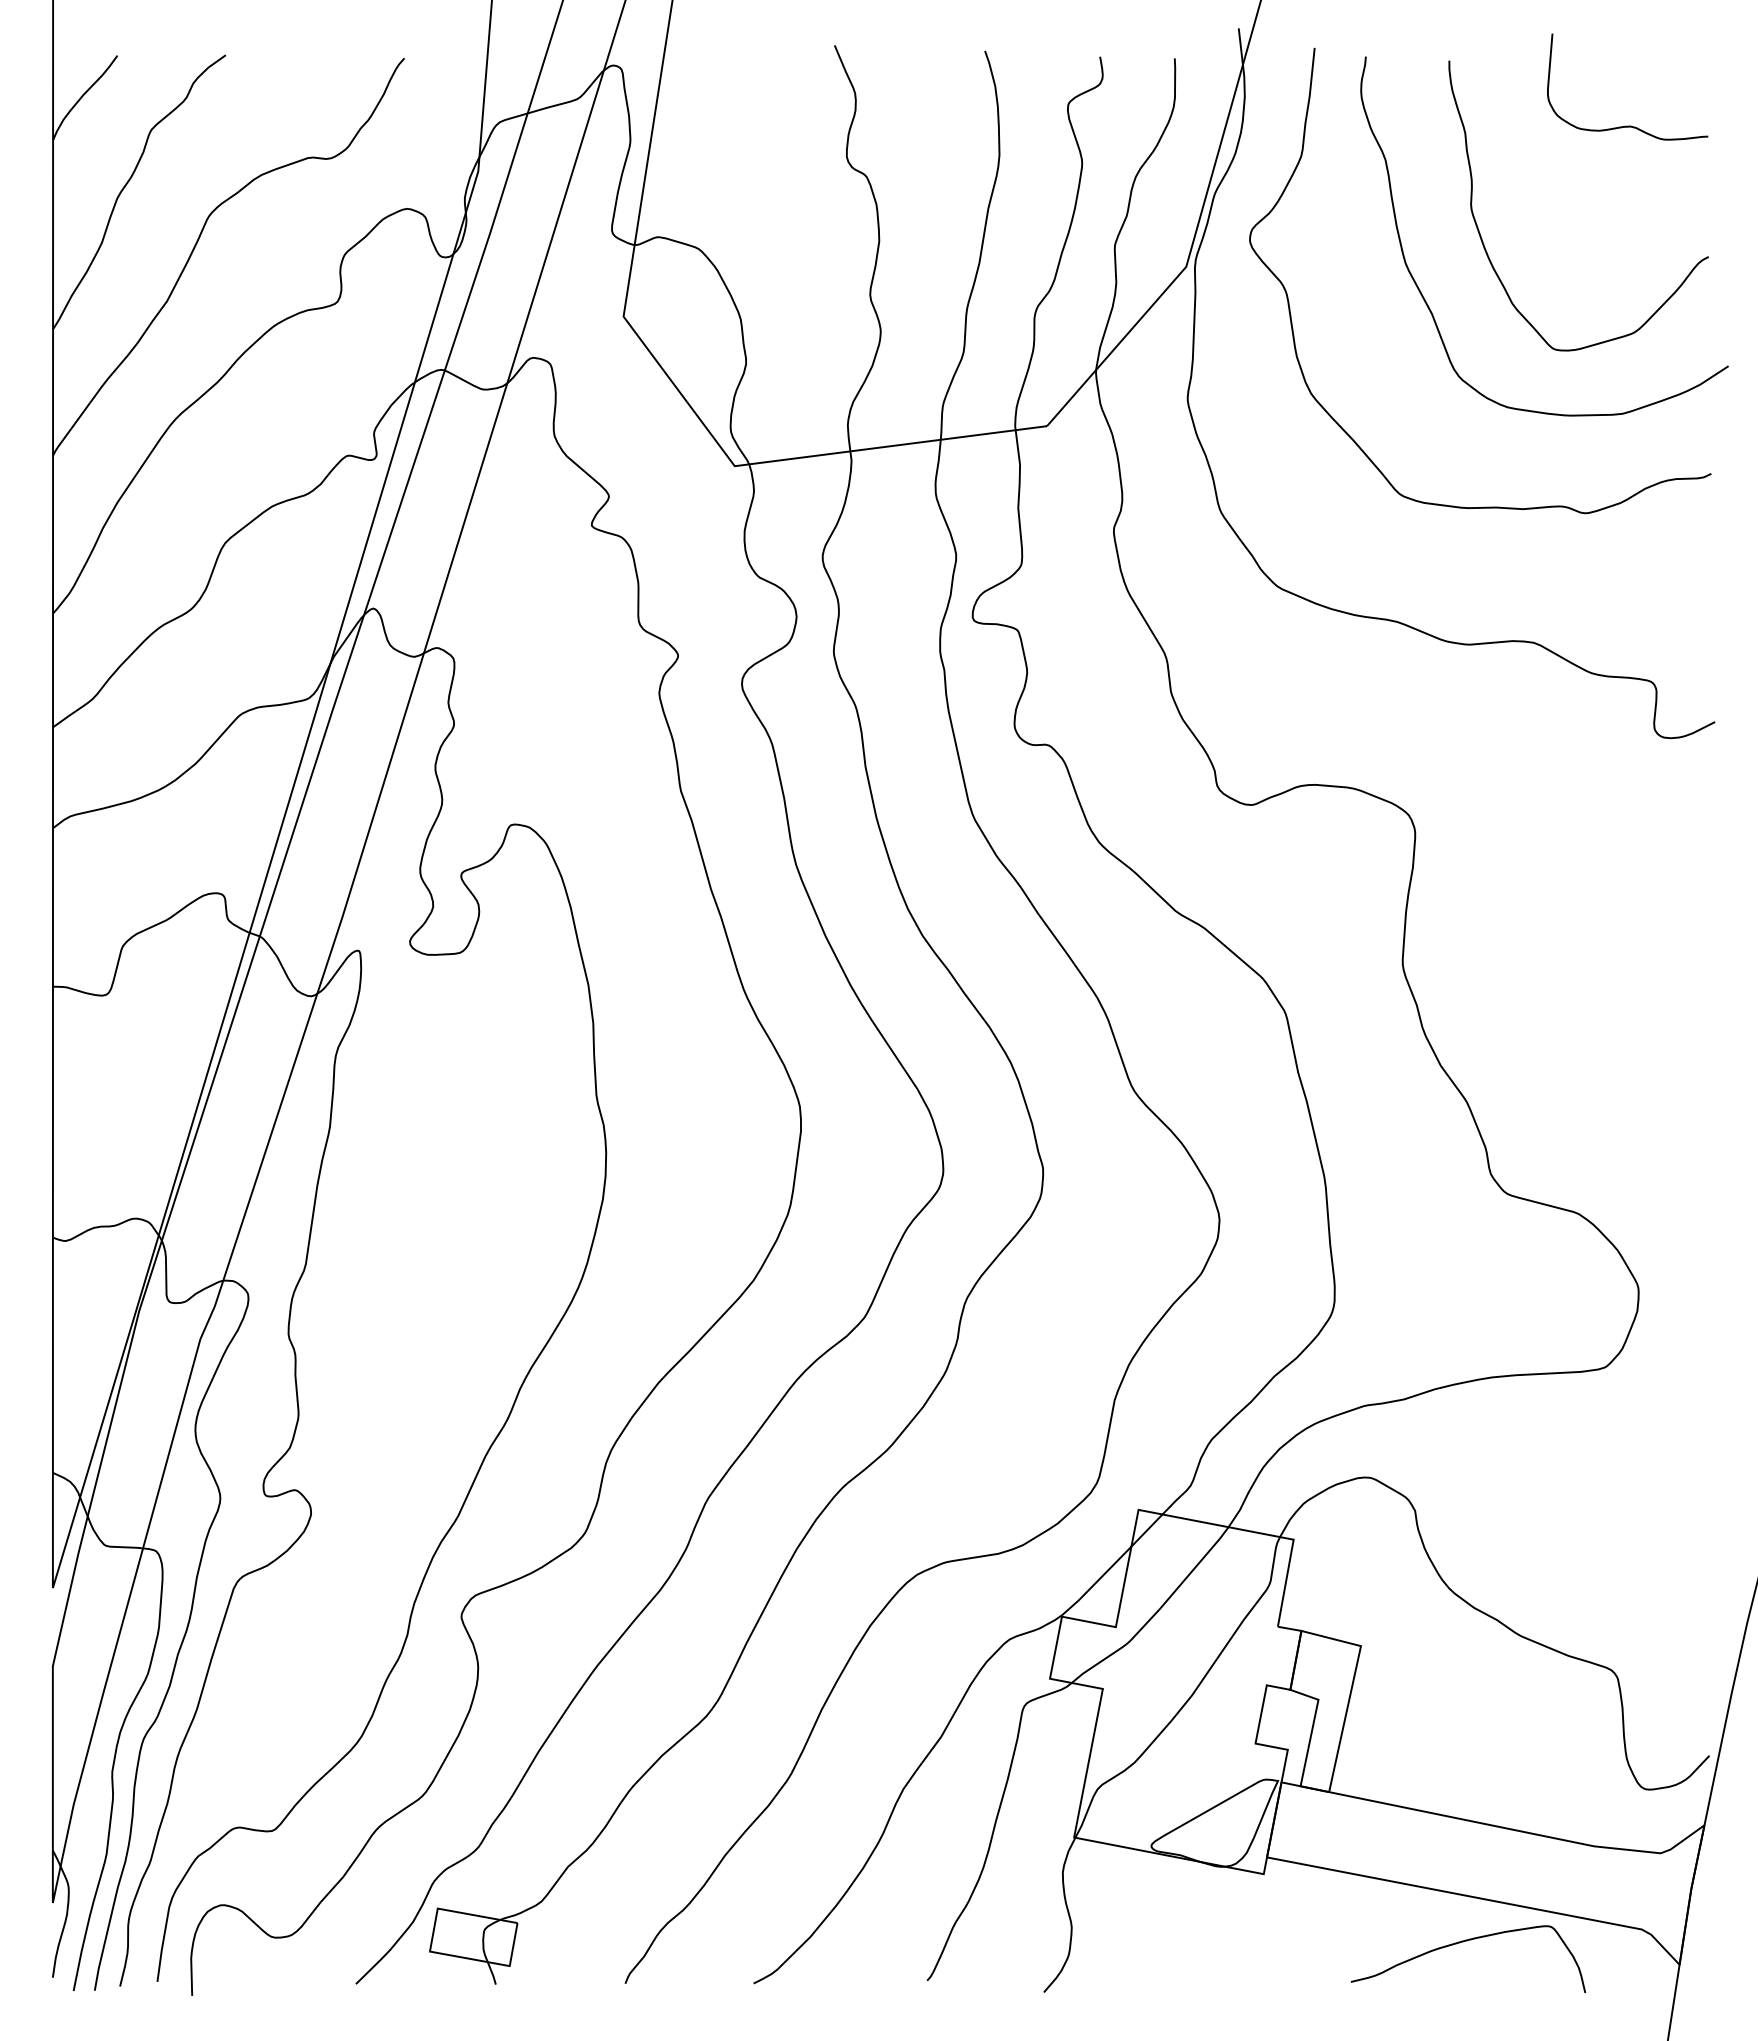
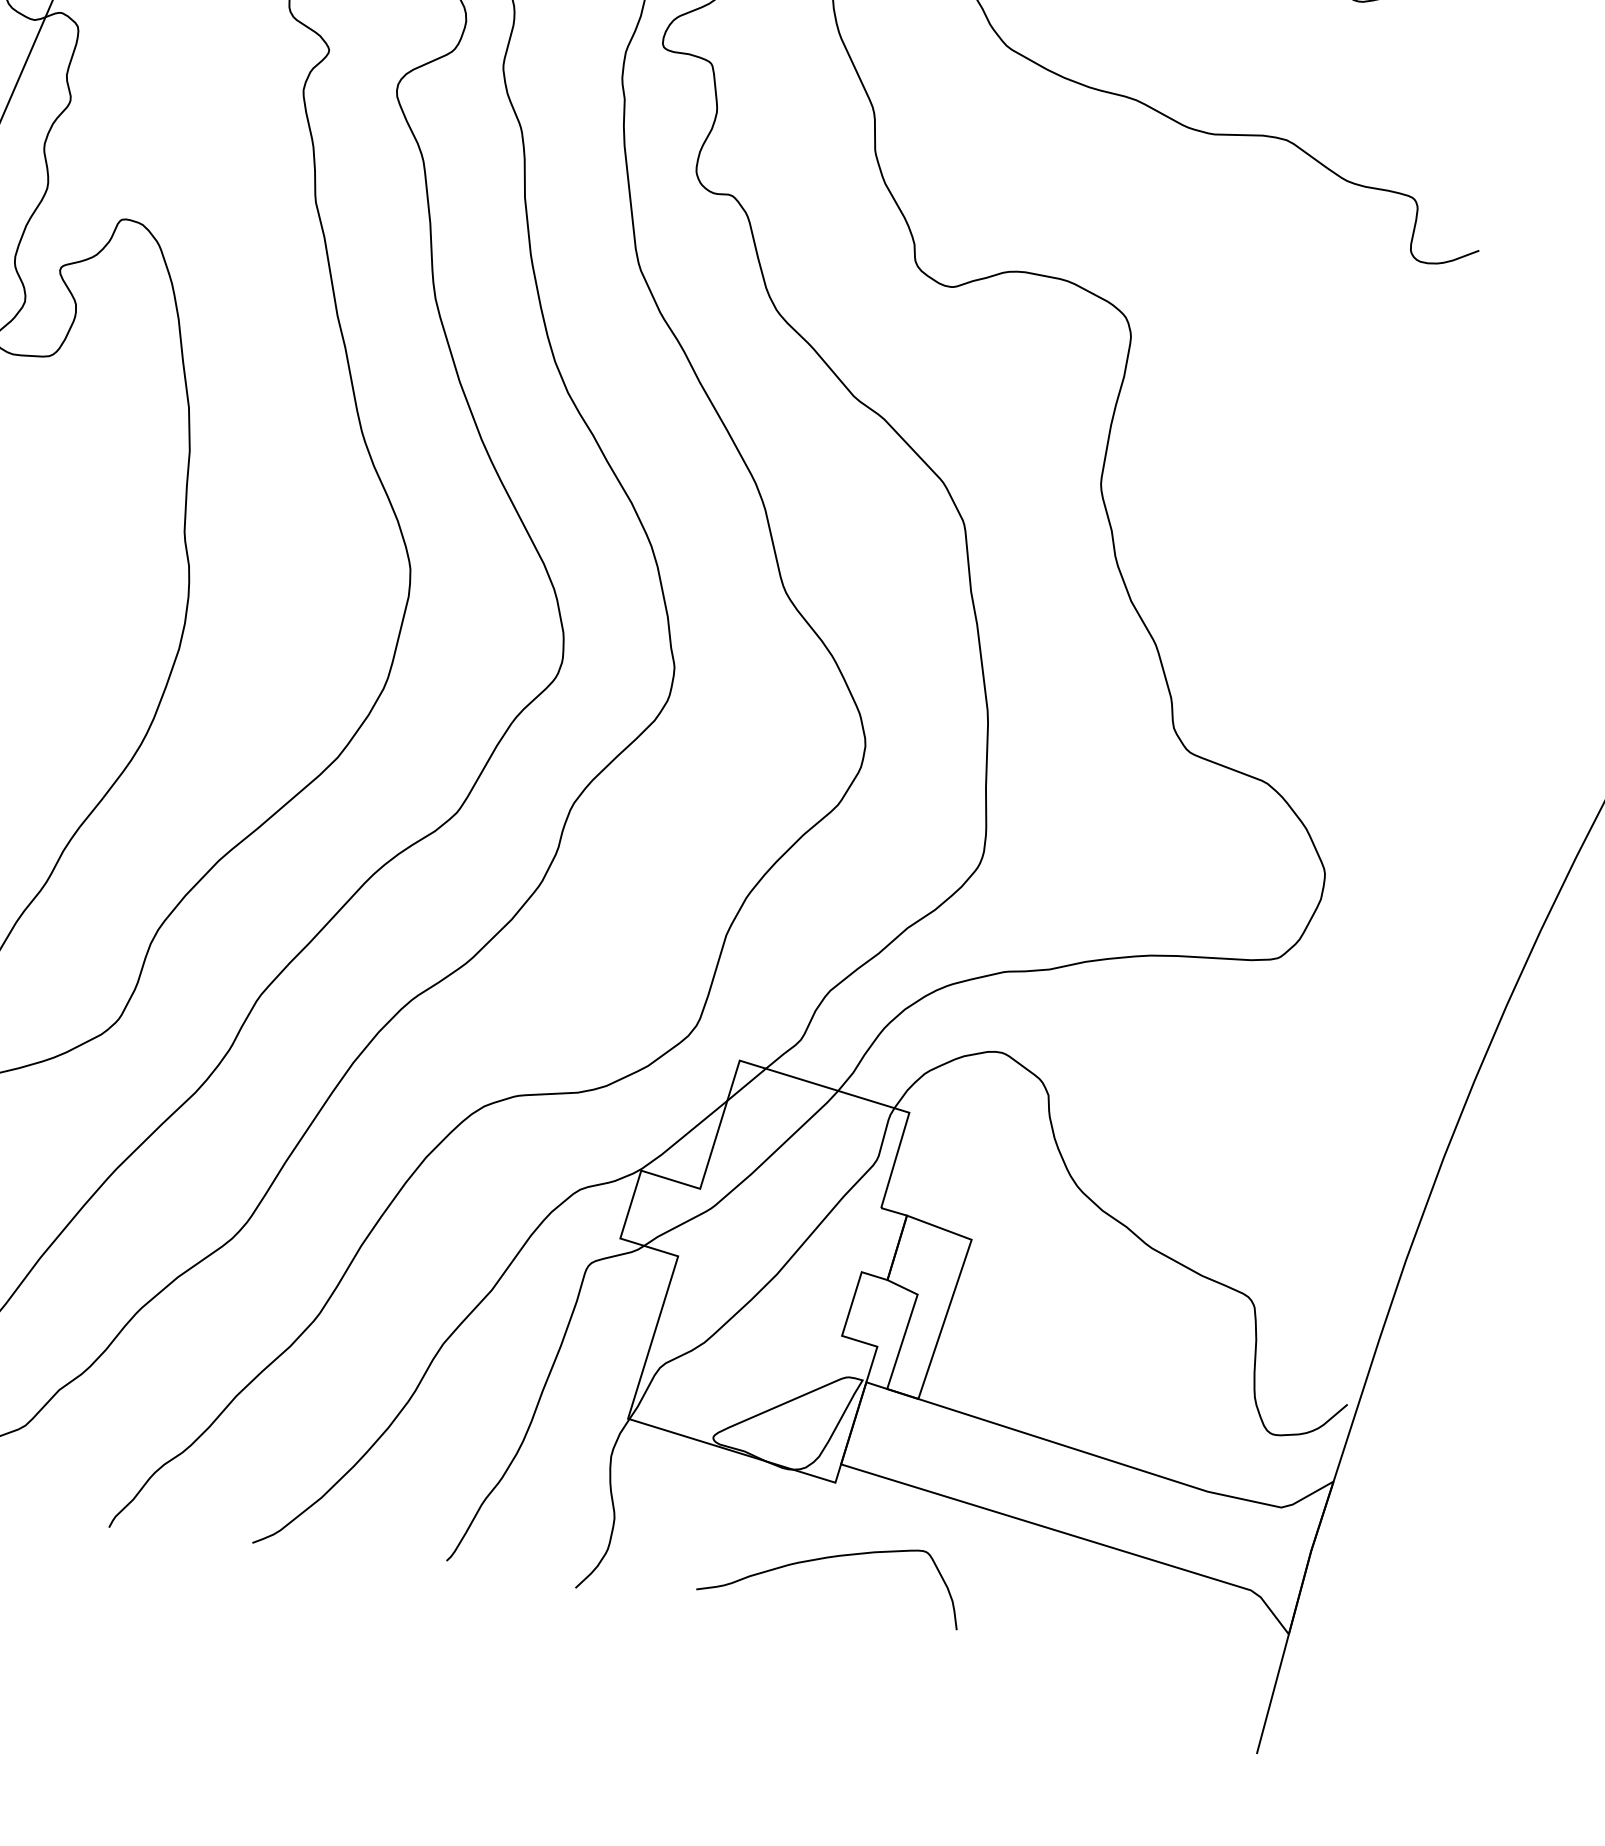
curve: (1463, 1942) -> (826, 1559), moved

